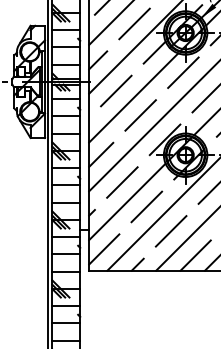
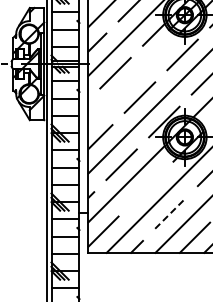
line: (133, 97) -> (132, 79), removed
line: (146, 206) -> (145, 188), removed
line: (171, 231) -> (170, 213), solid -> dashed

